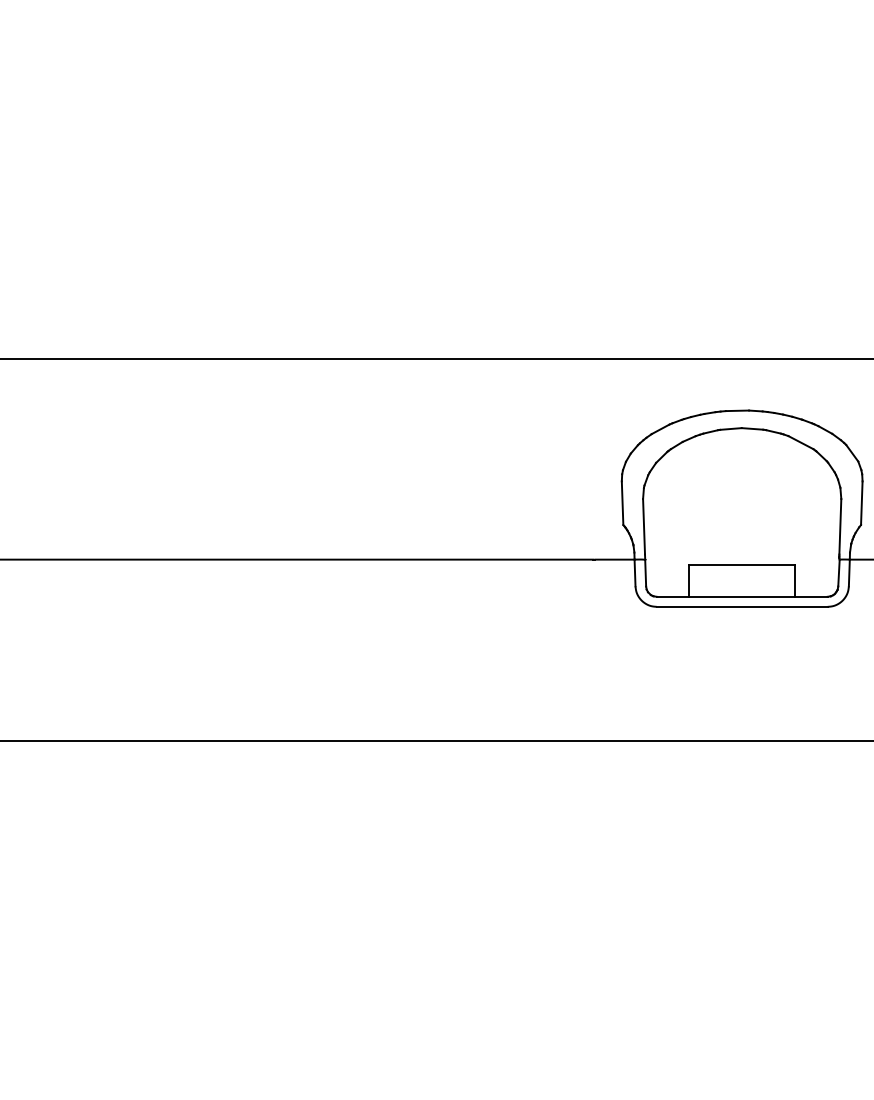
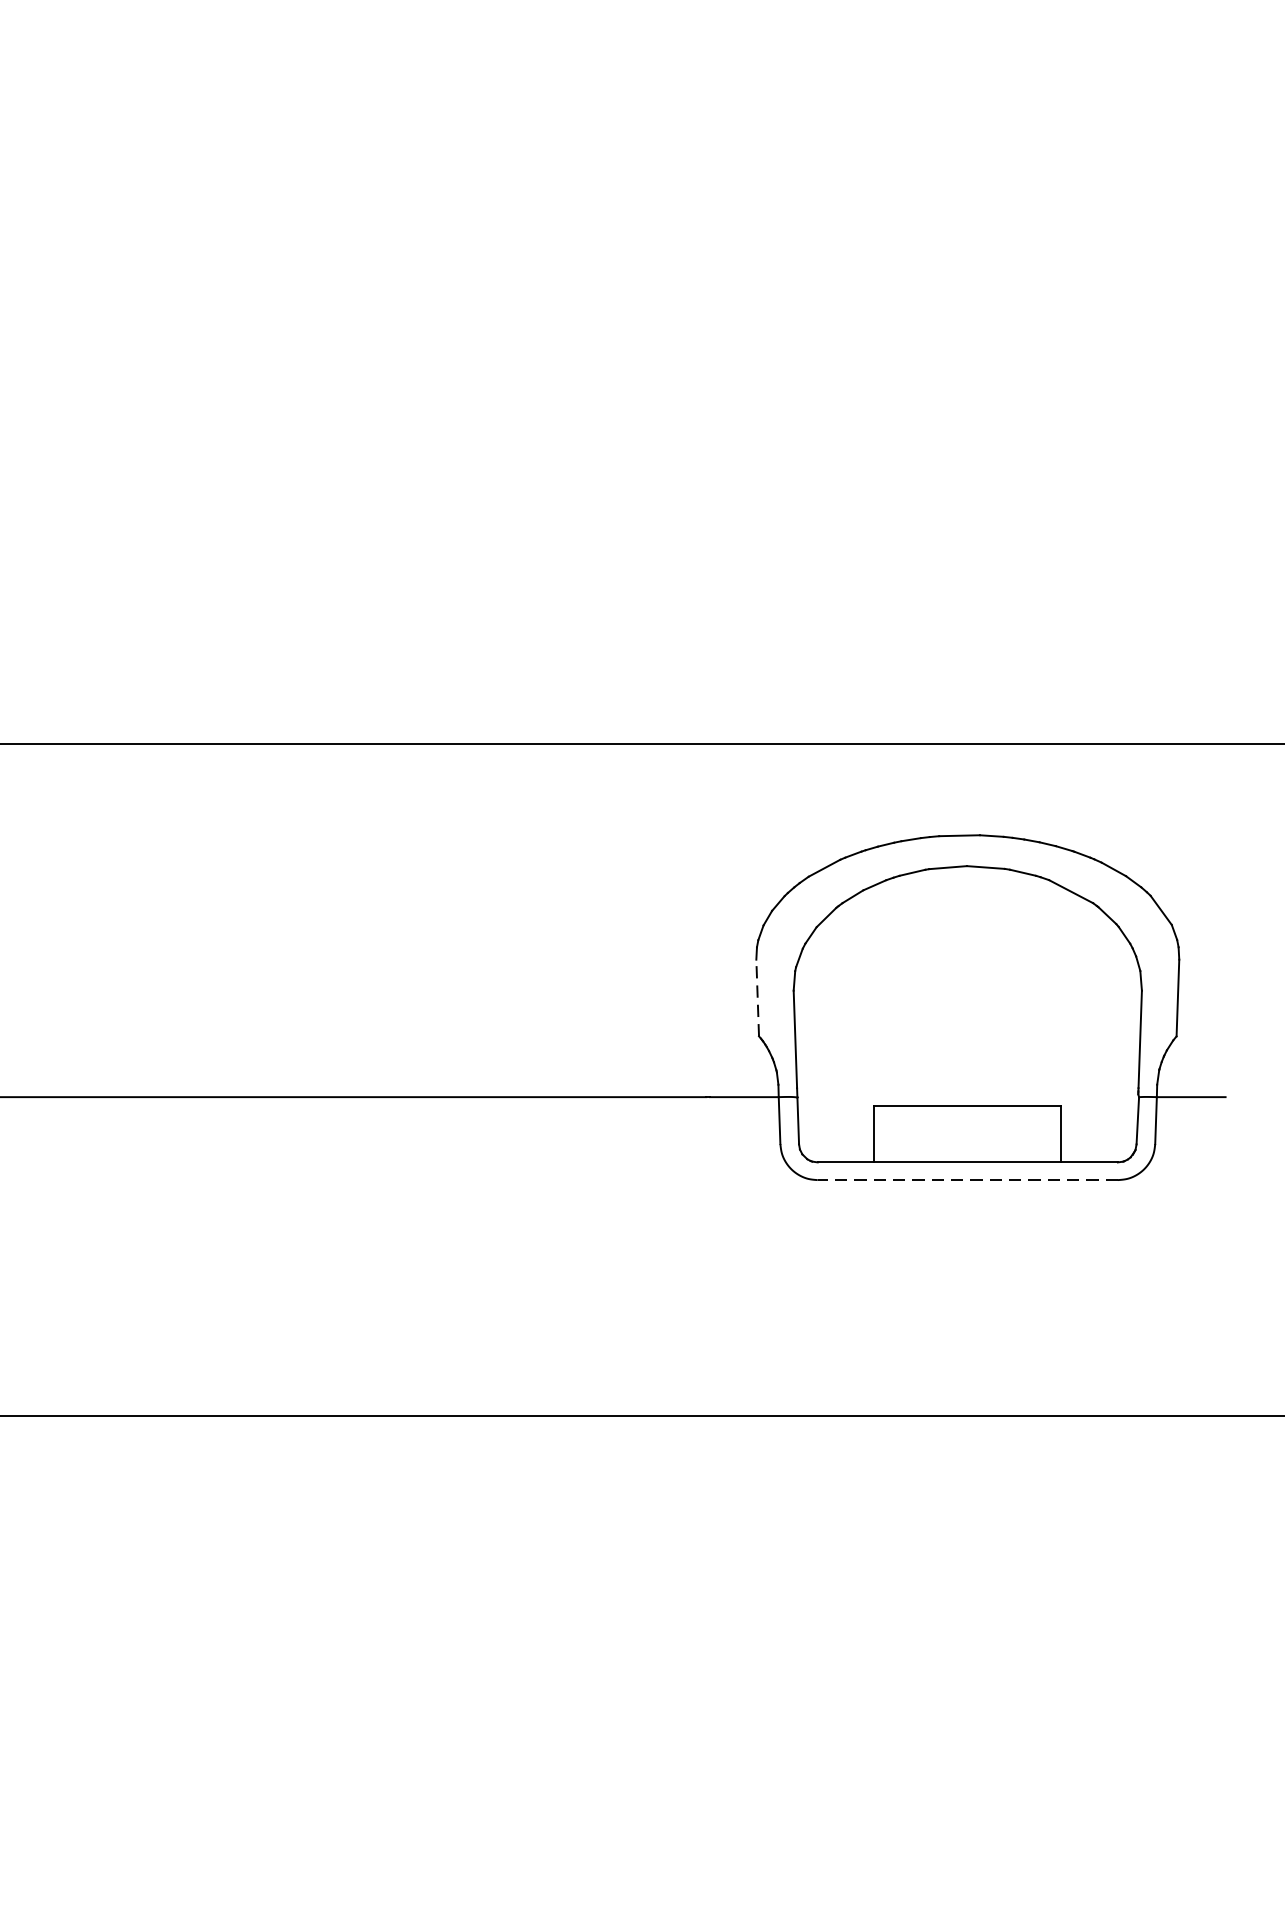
line: (622, 503) -> (757, 998), solid -> dashed
line: (741, 606) -> (966, 1179), solid -> dashed

